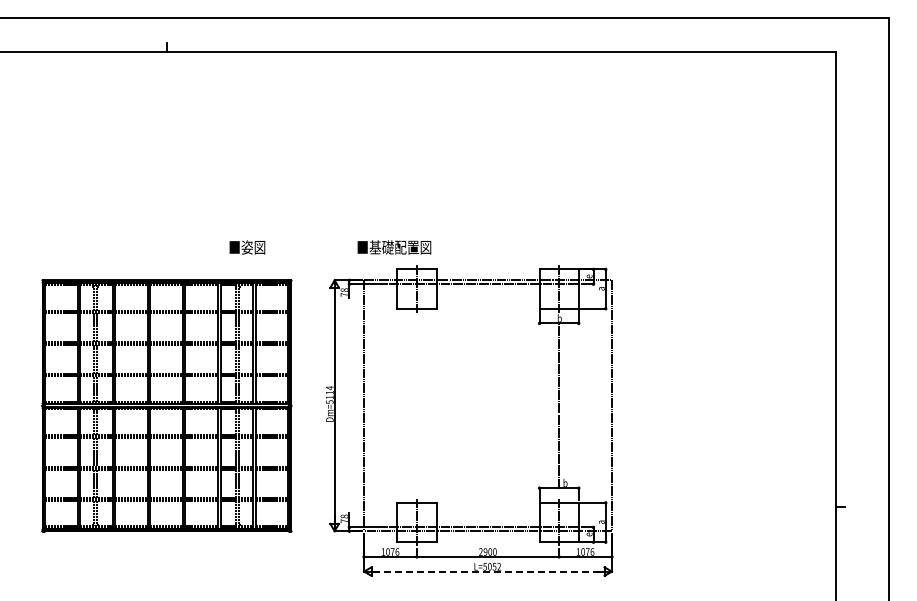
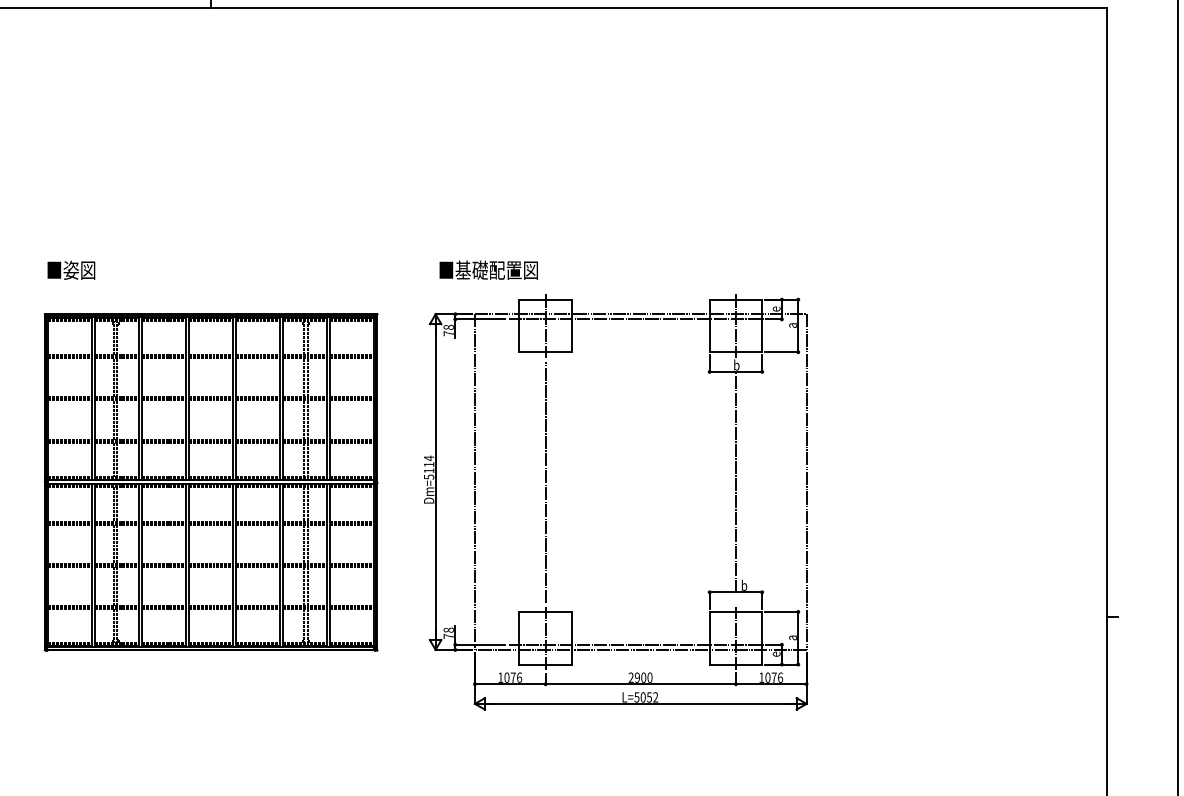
text: (247, 247) -> (71, 270), moved
text: (394, 247) -> (488, 270), moved
line: (416, 405) -> (545, 481), added
line: (488, 571) -> (641, 703), dashed -> solid

